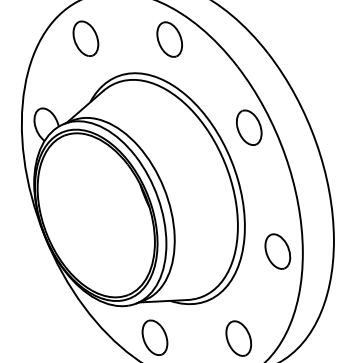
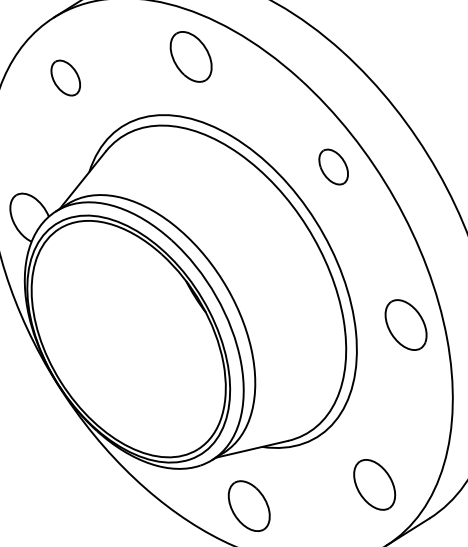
part: (85, 38) -> (65, 77), size x0.7
part: (249, 127) -> (333, 166), size x0.7
part: (277, 251) -> (405, 324), moved

